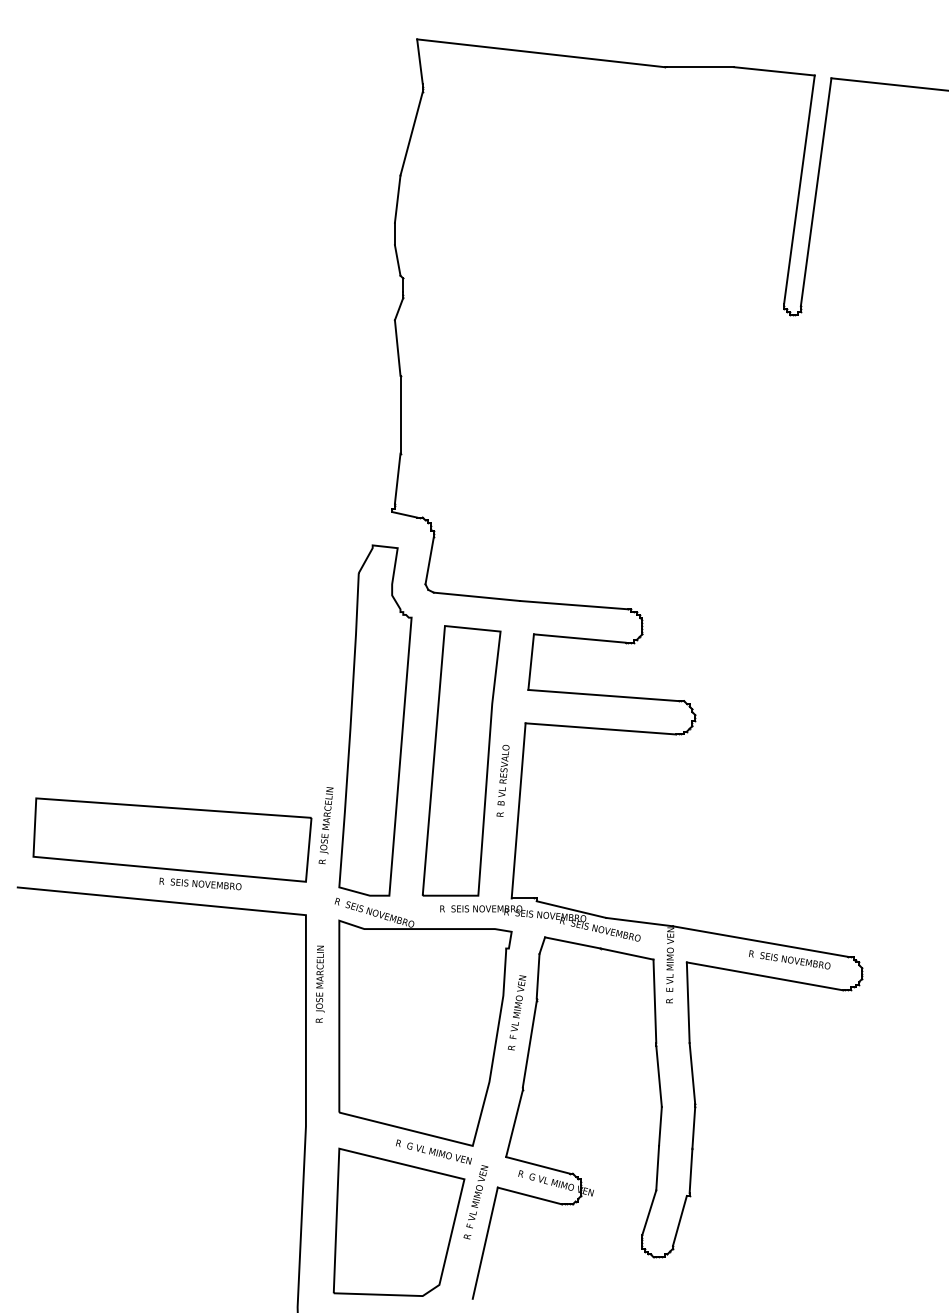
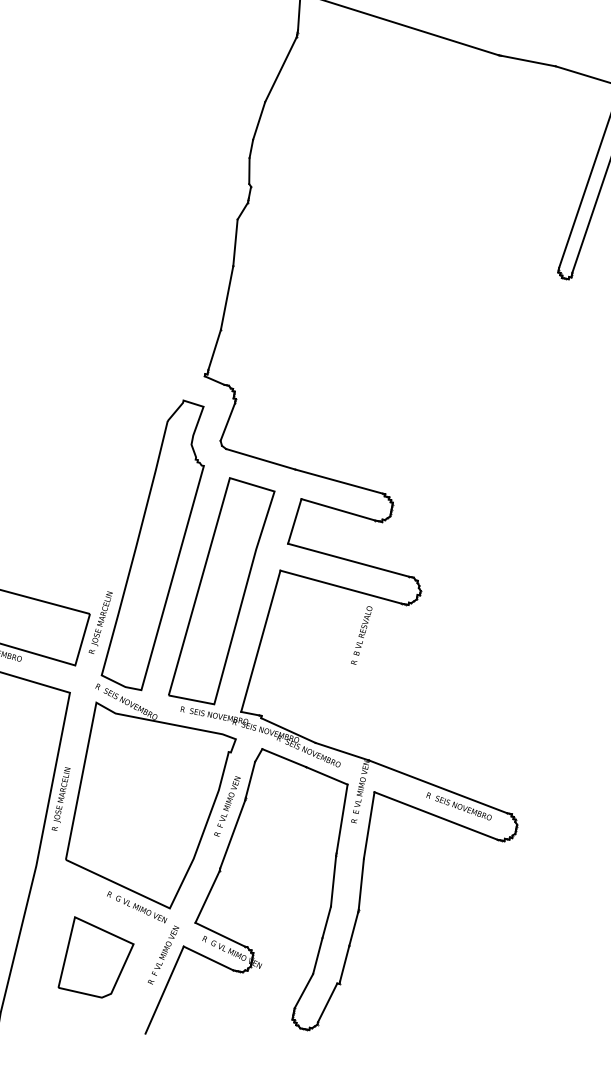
text: (502, 780) -> (361, 634), moved
text: (319, 983) -> (60, 798), moved
part: (398, 1221) -> (97, 958), size x0.6

